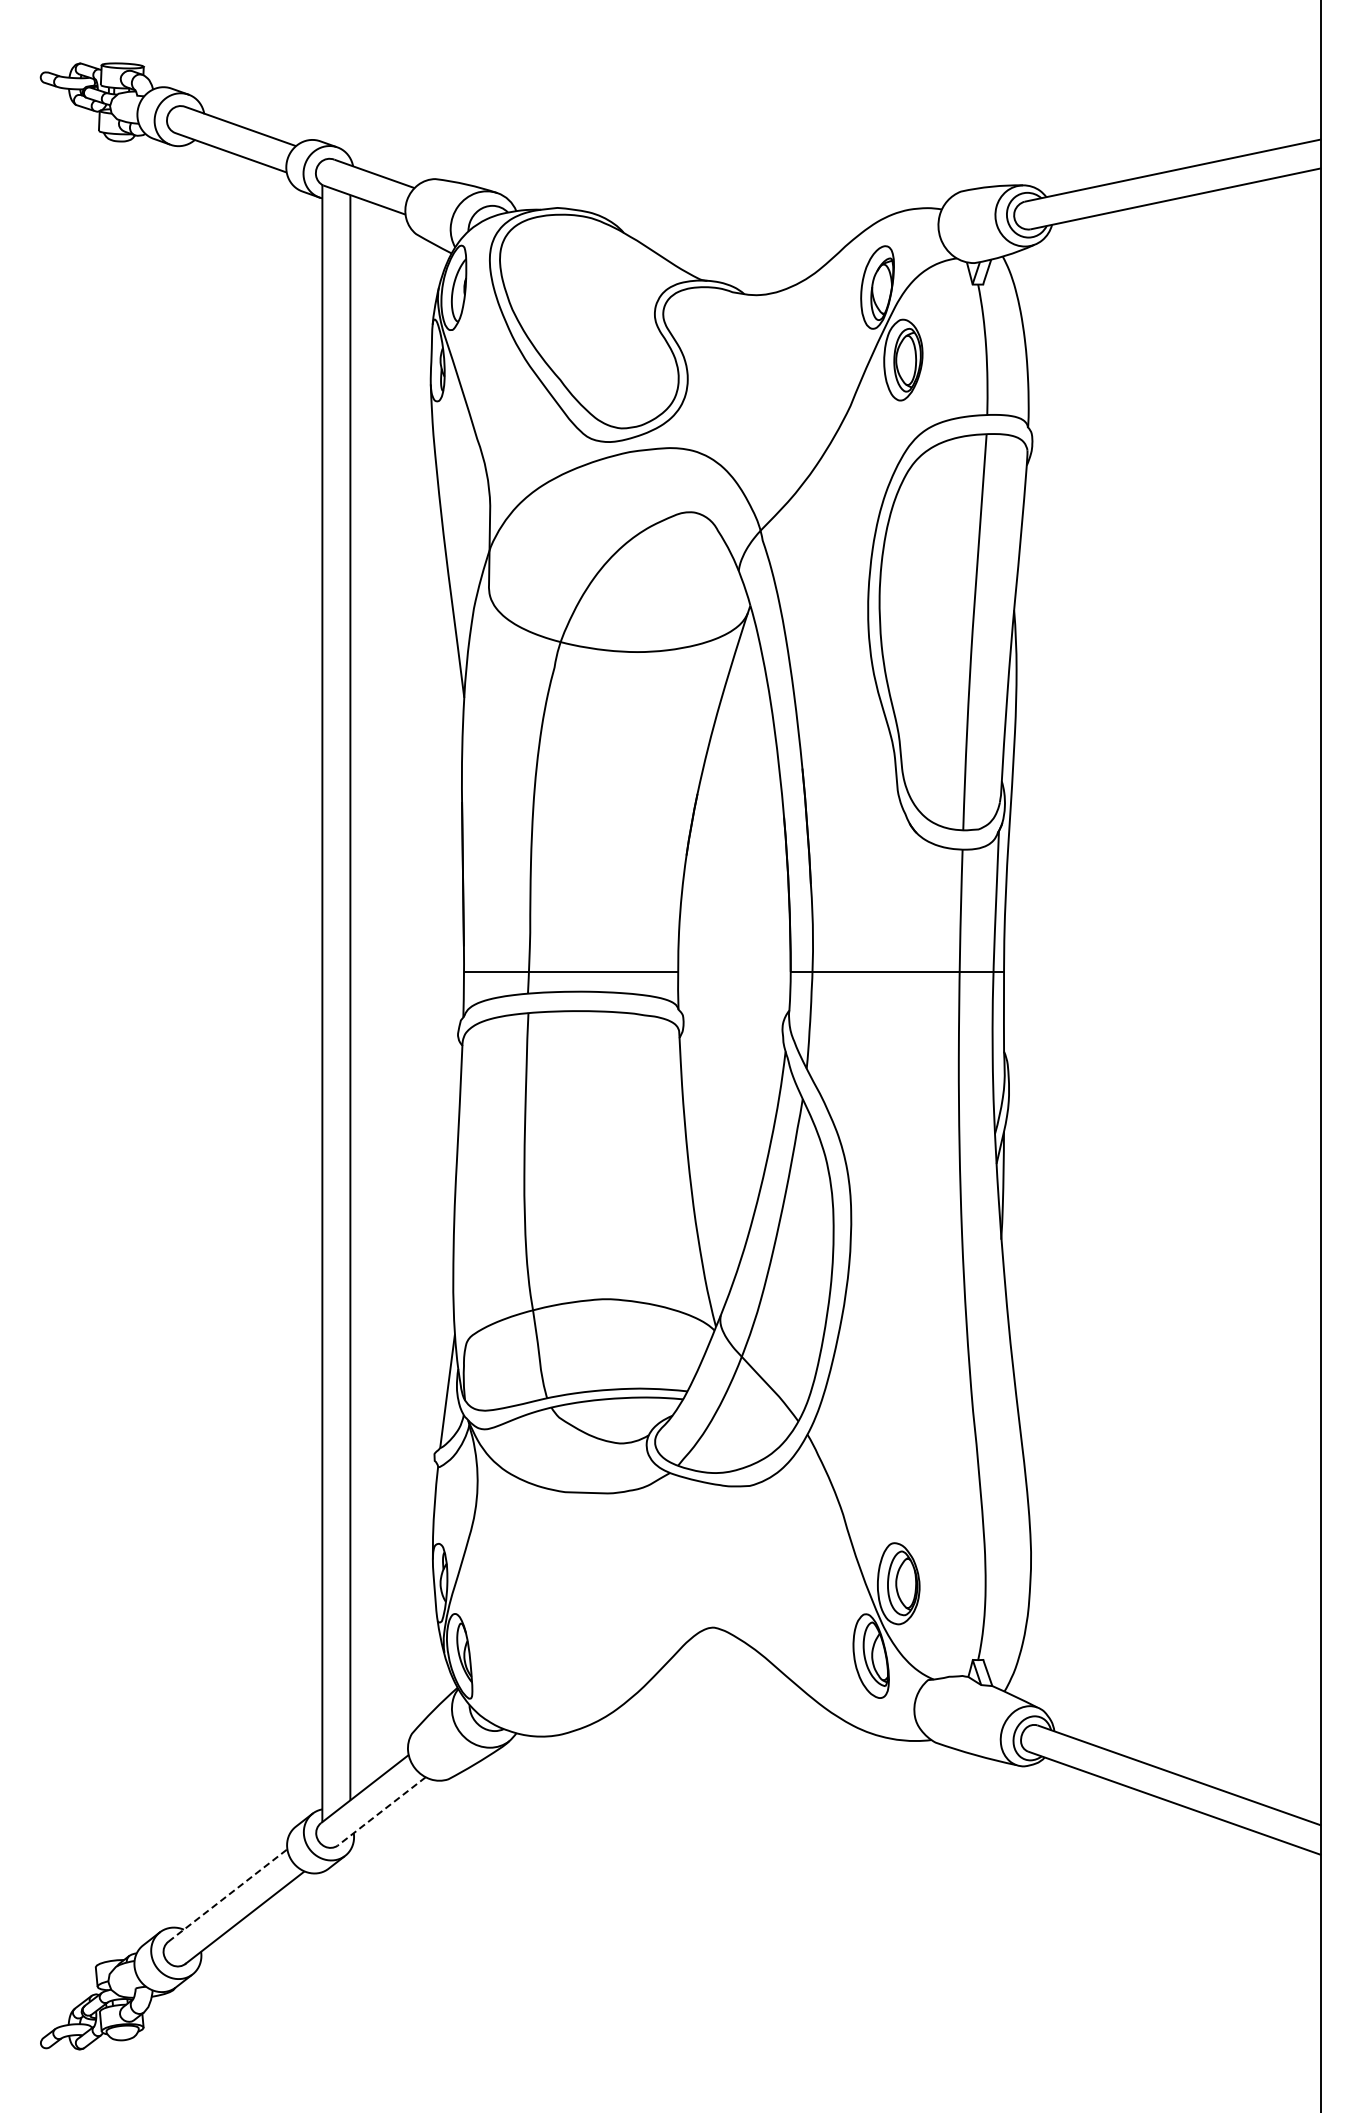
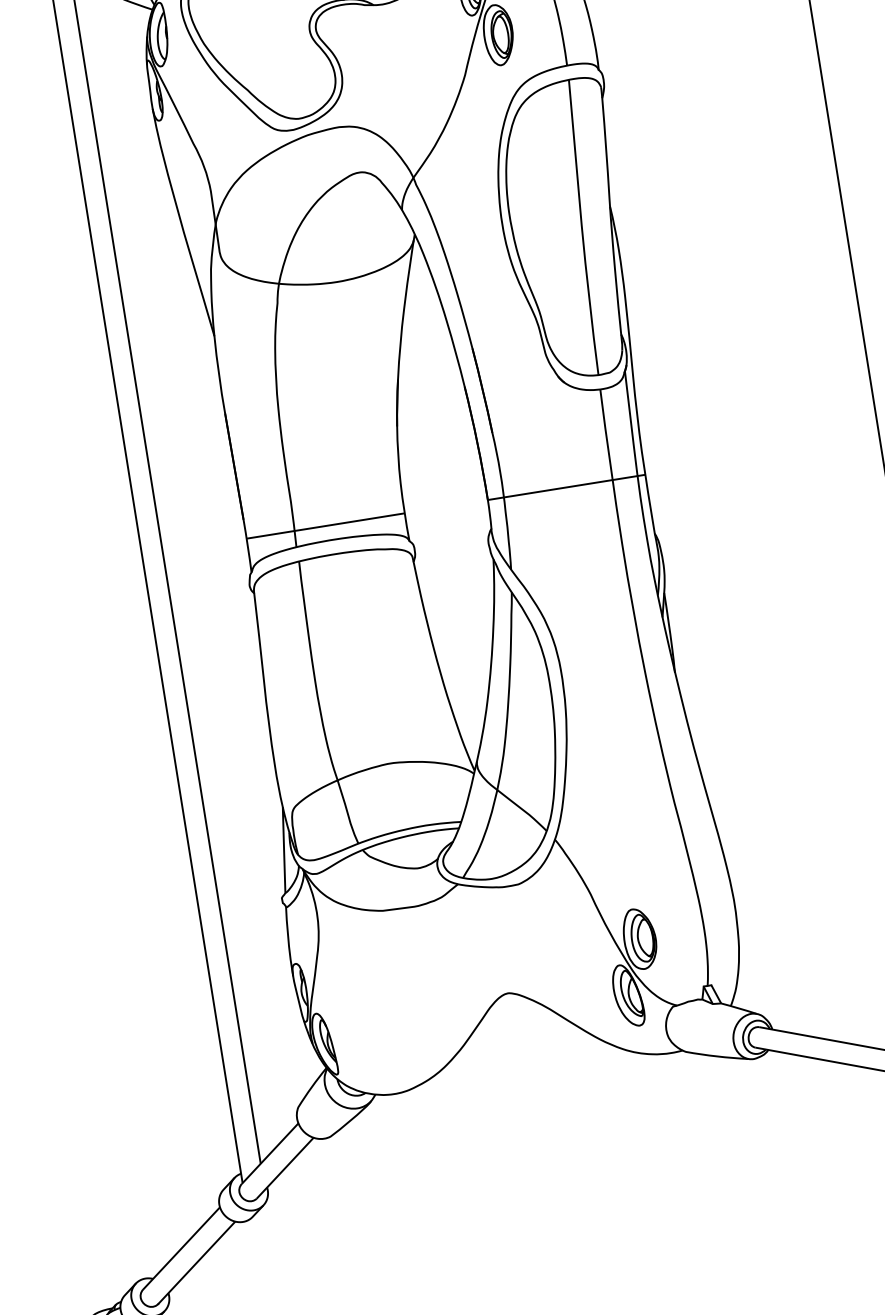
line: (381, 1811) -> (285, 1168), dashed -> solid
line: (228, 1895) -> (182, 1248), dashed -> solid

